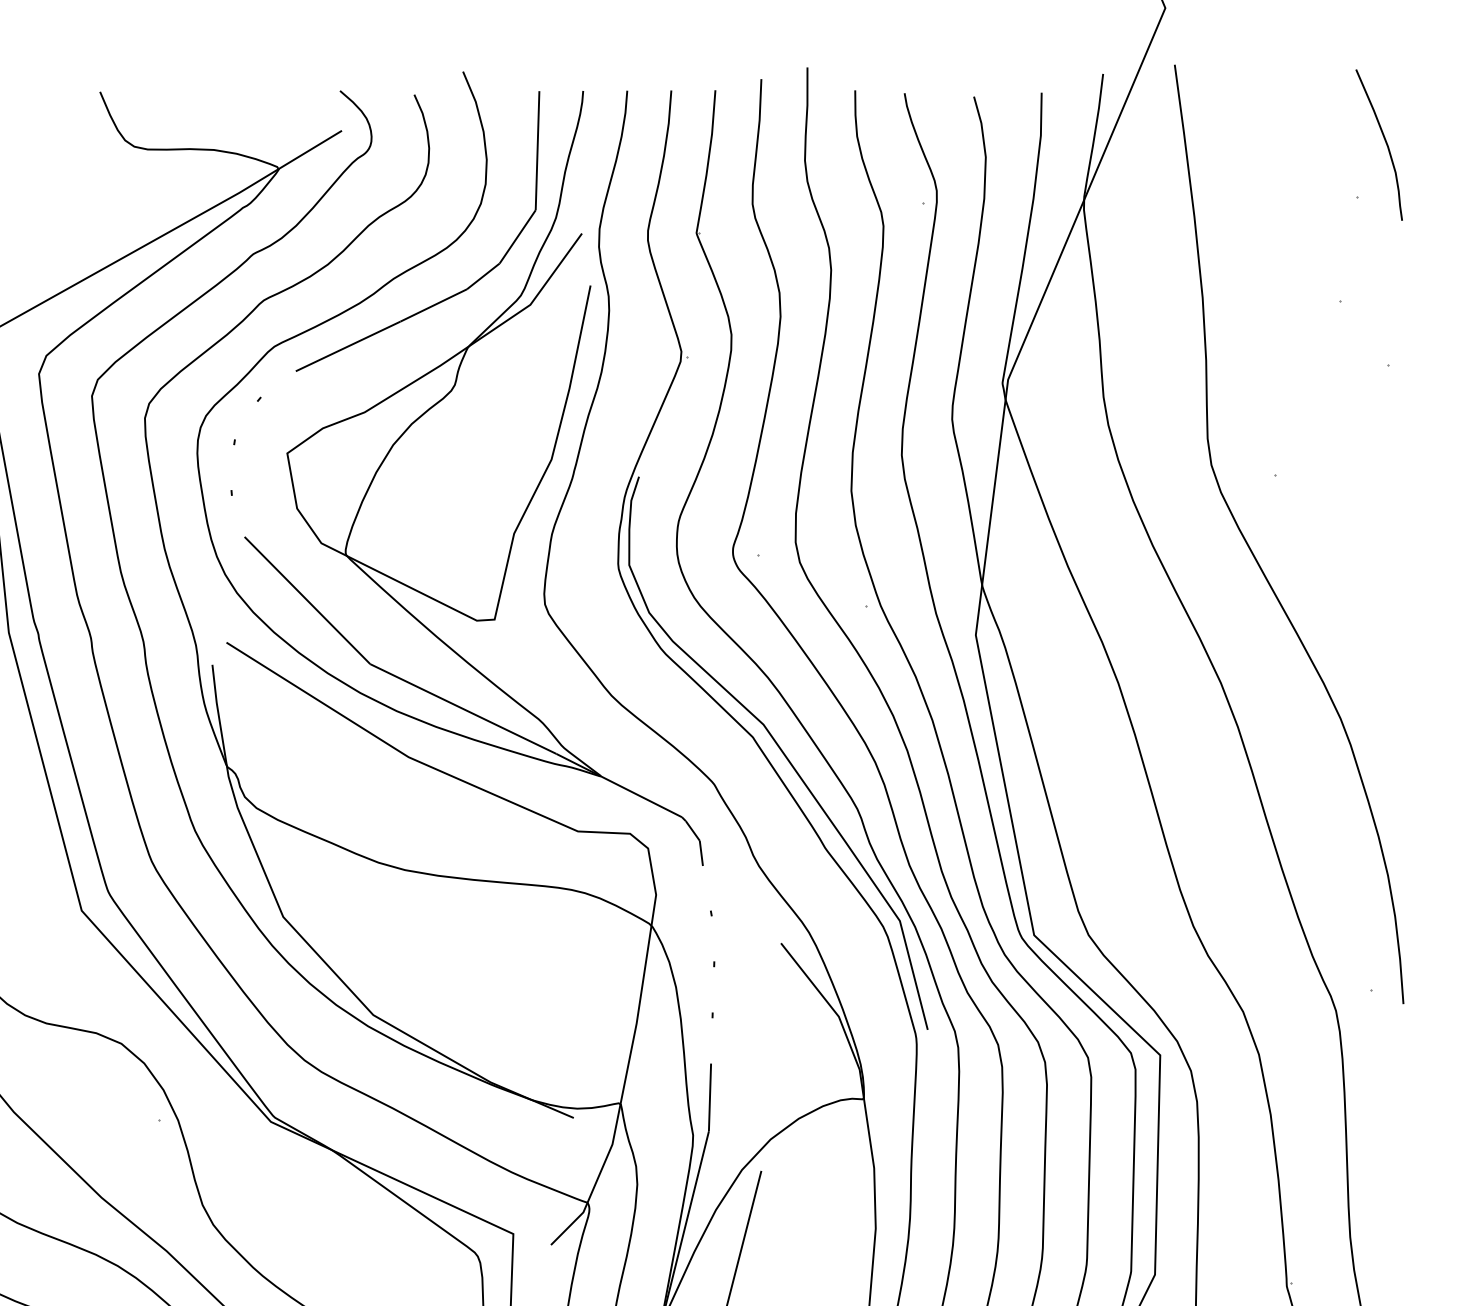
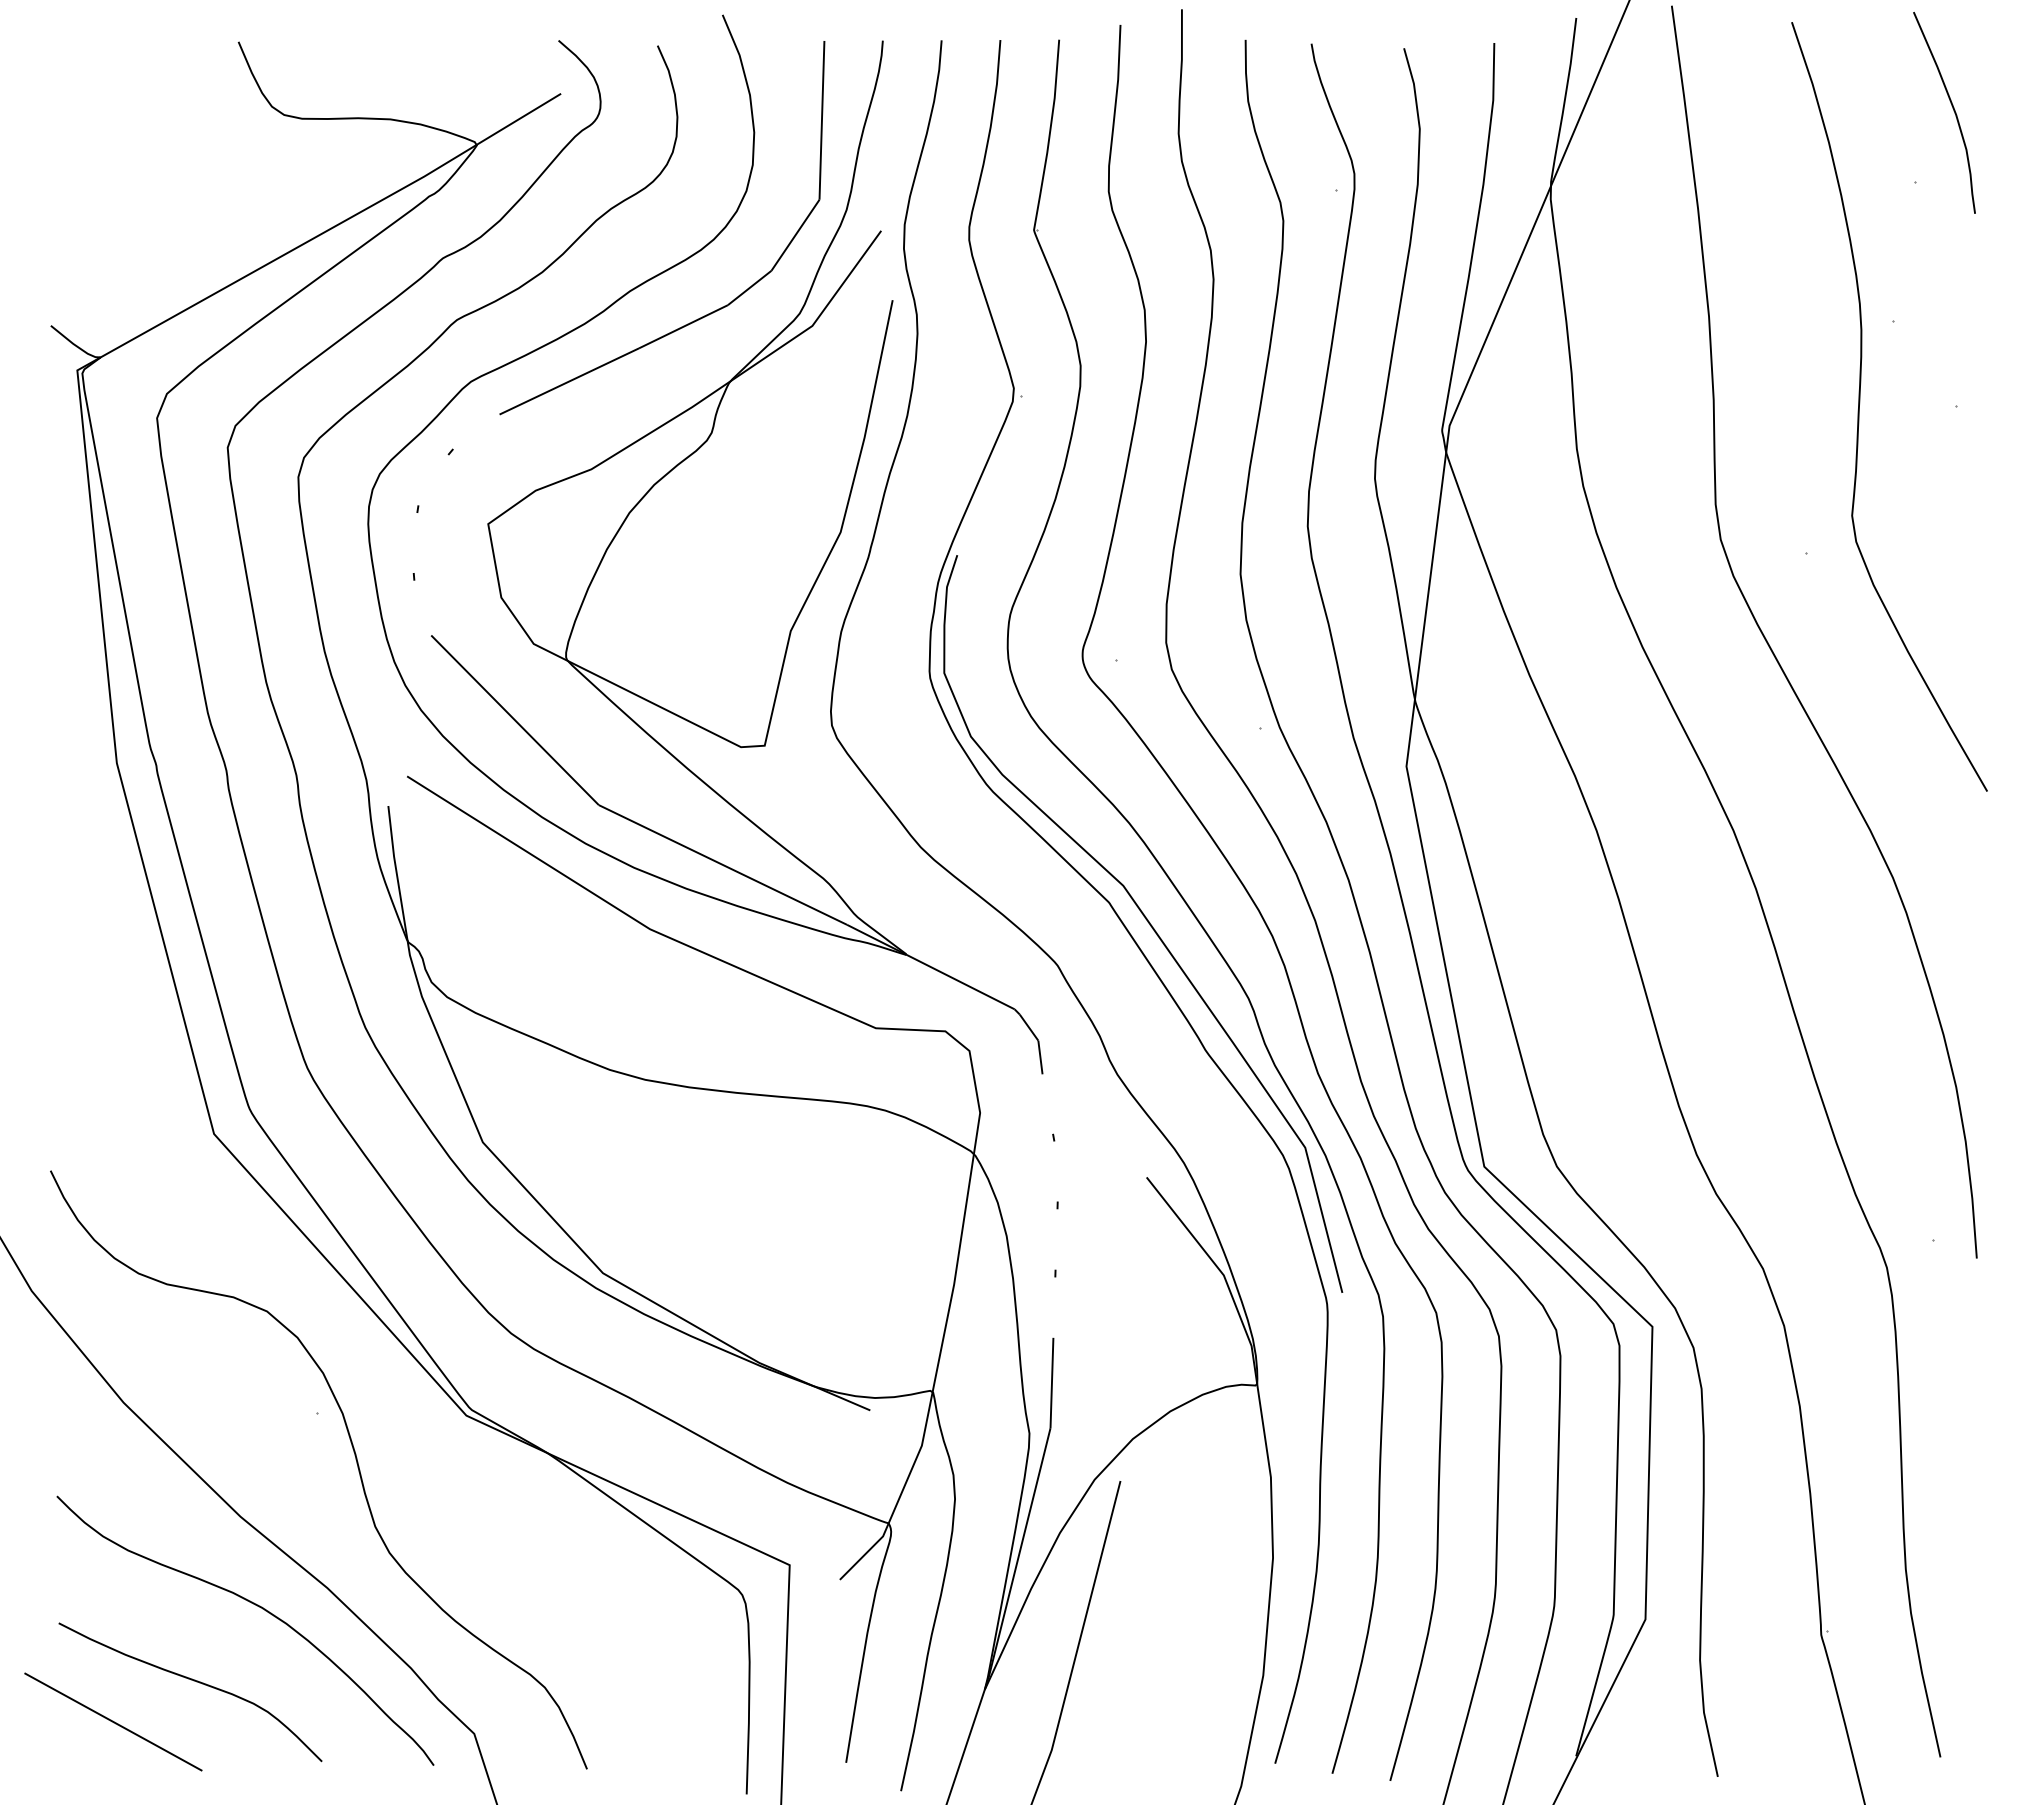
curve: (1316, 363) -> (1860, 403), added

